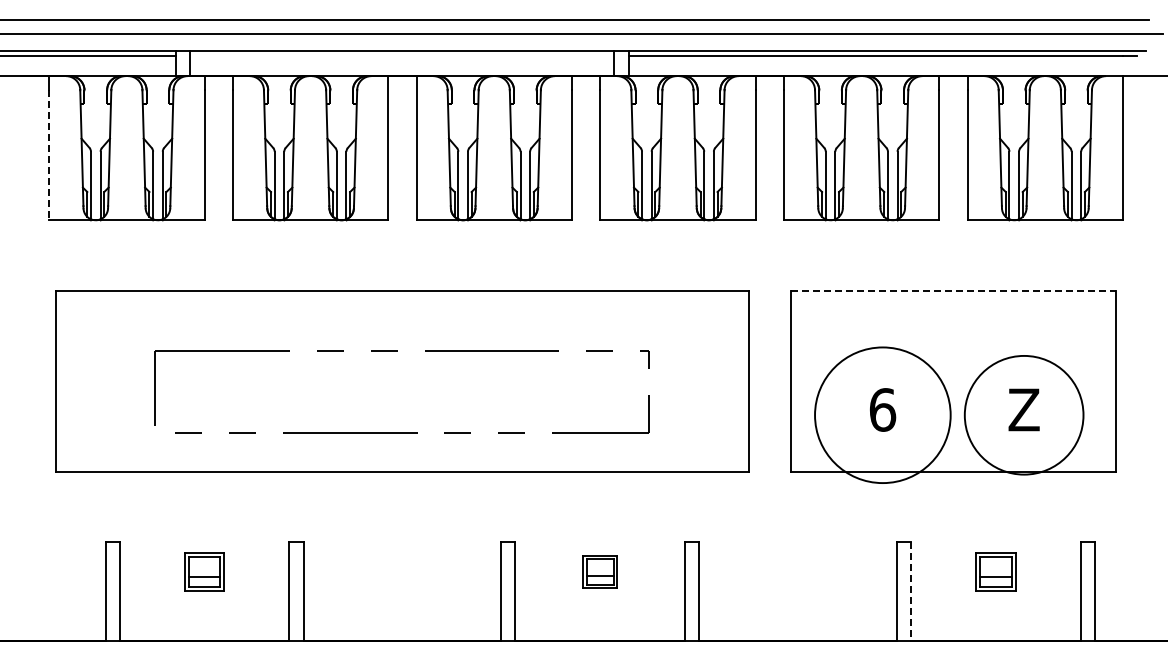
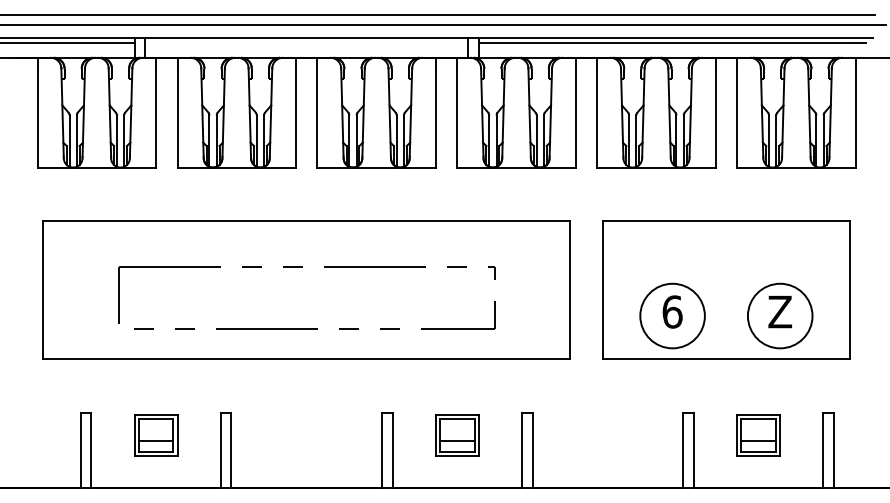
line: (49, 155) -> (37, 118), dashed -> solid
line: (954, 290) -> (727, 221), dashed -> solid
circle: (882, 414) -> (672, 315), size x0.62
circle: (1023, 414) -> (779, 315), size x0.71
part: (204, 571) -> (155, 435), size x1.43
part: (600, 571) -> (457, 435), size x1.67
part: (995, 571) -> (758, 435), size x1.43
line: (911, 592) -> (694, 451), dashed -> solid

